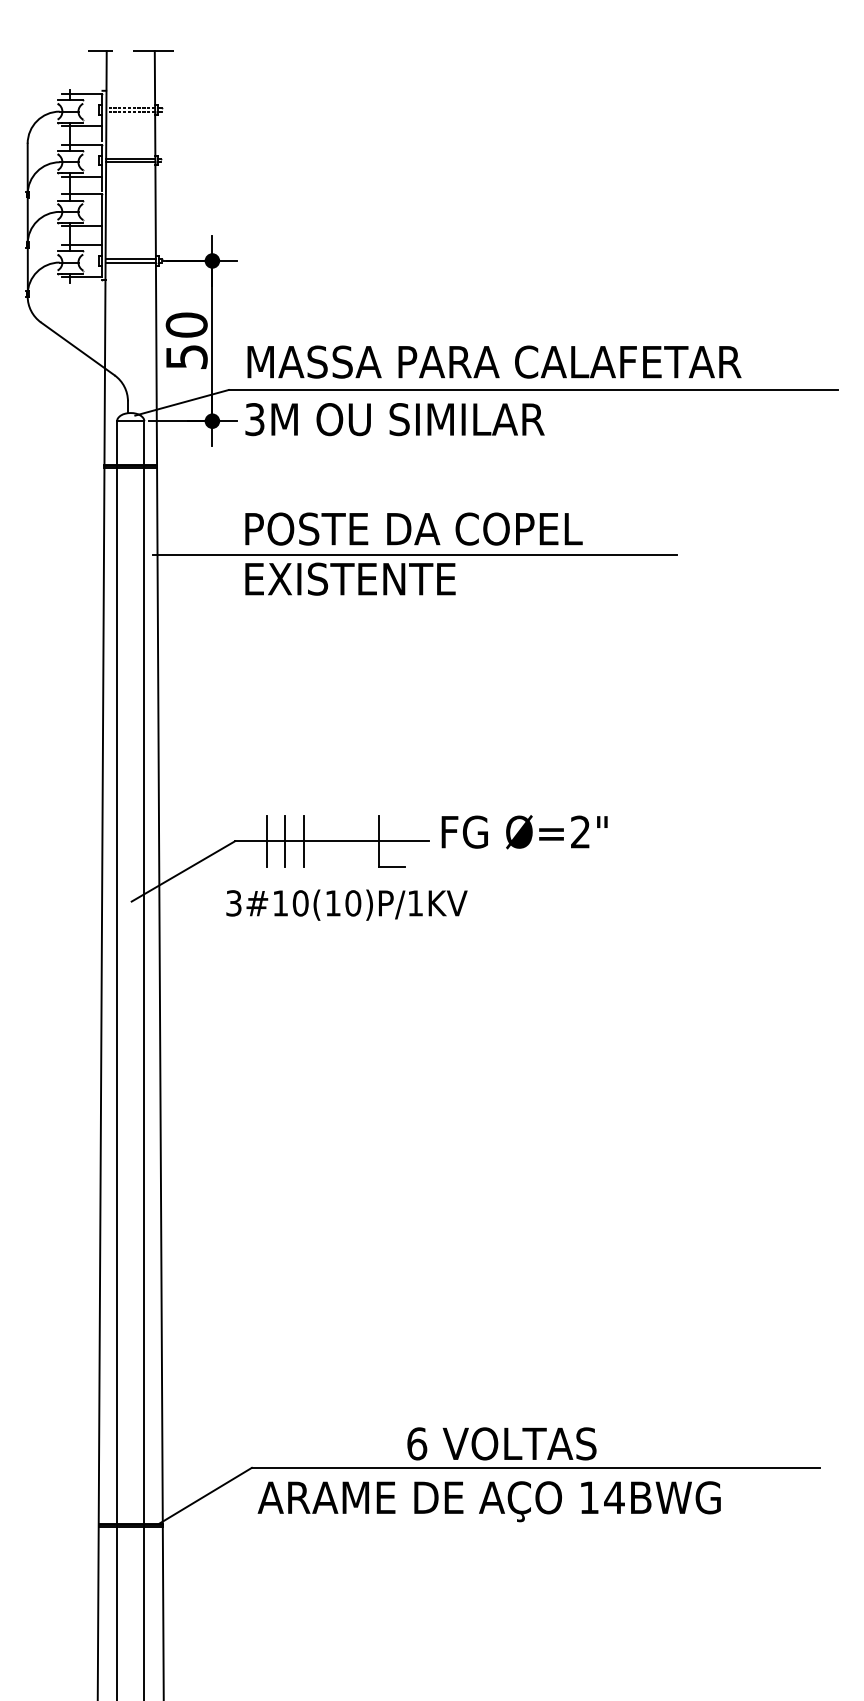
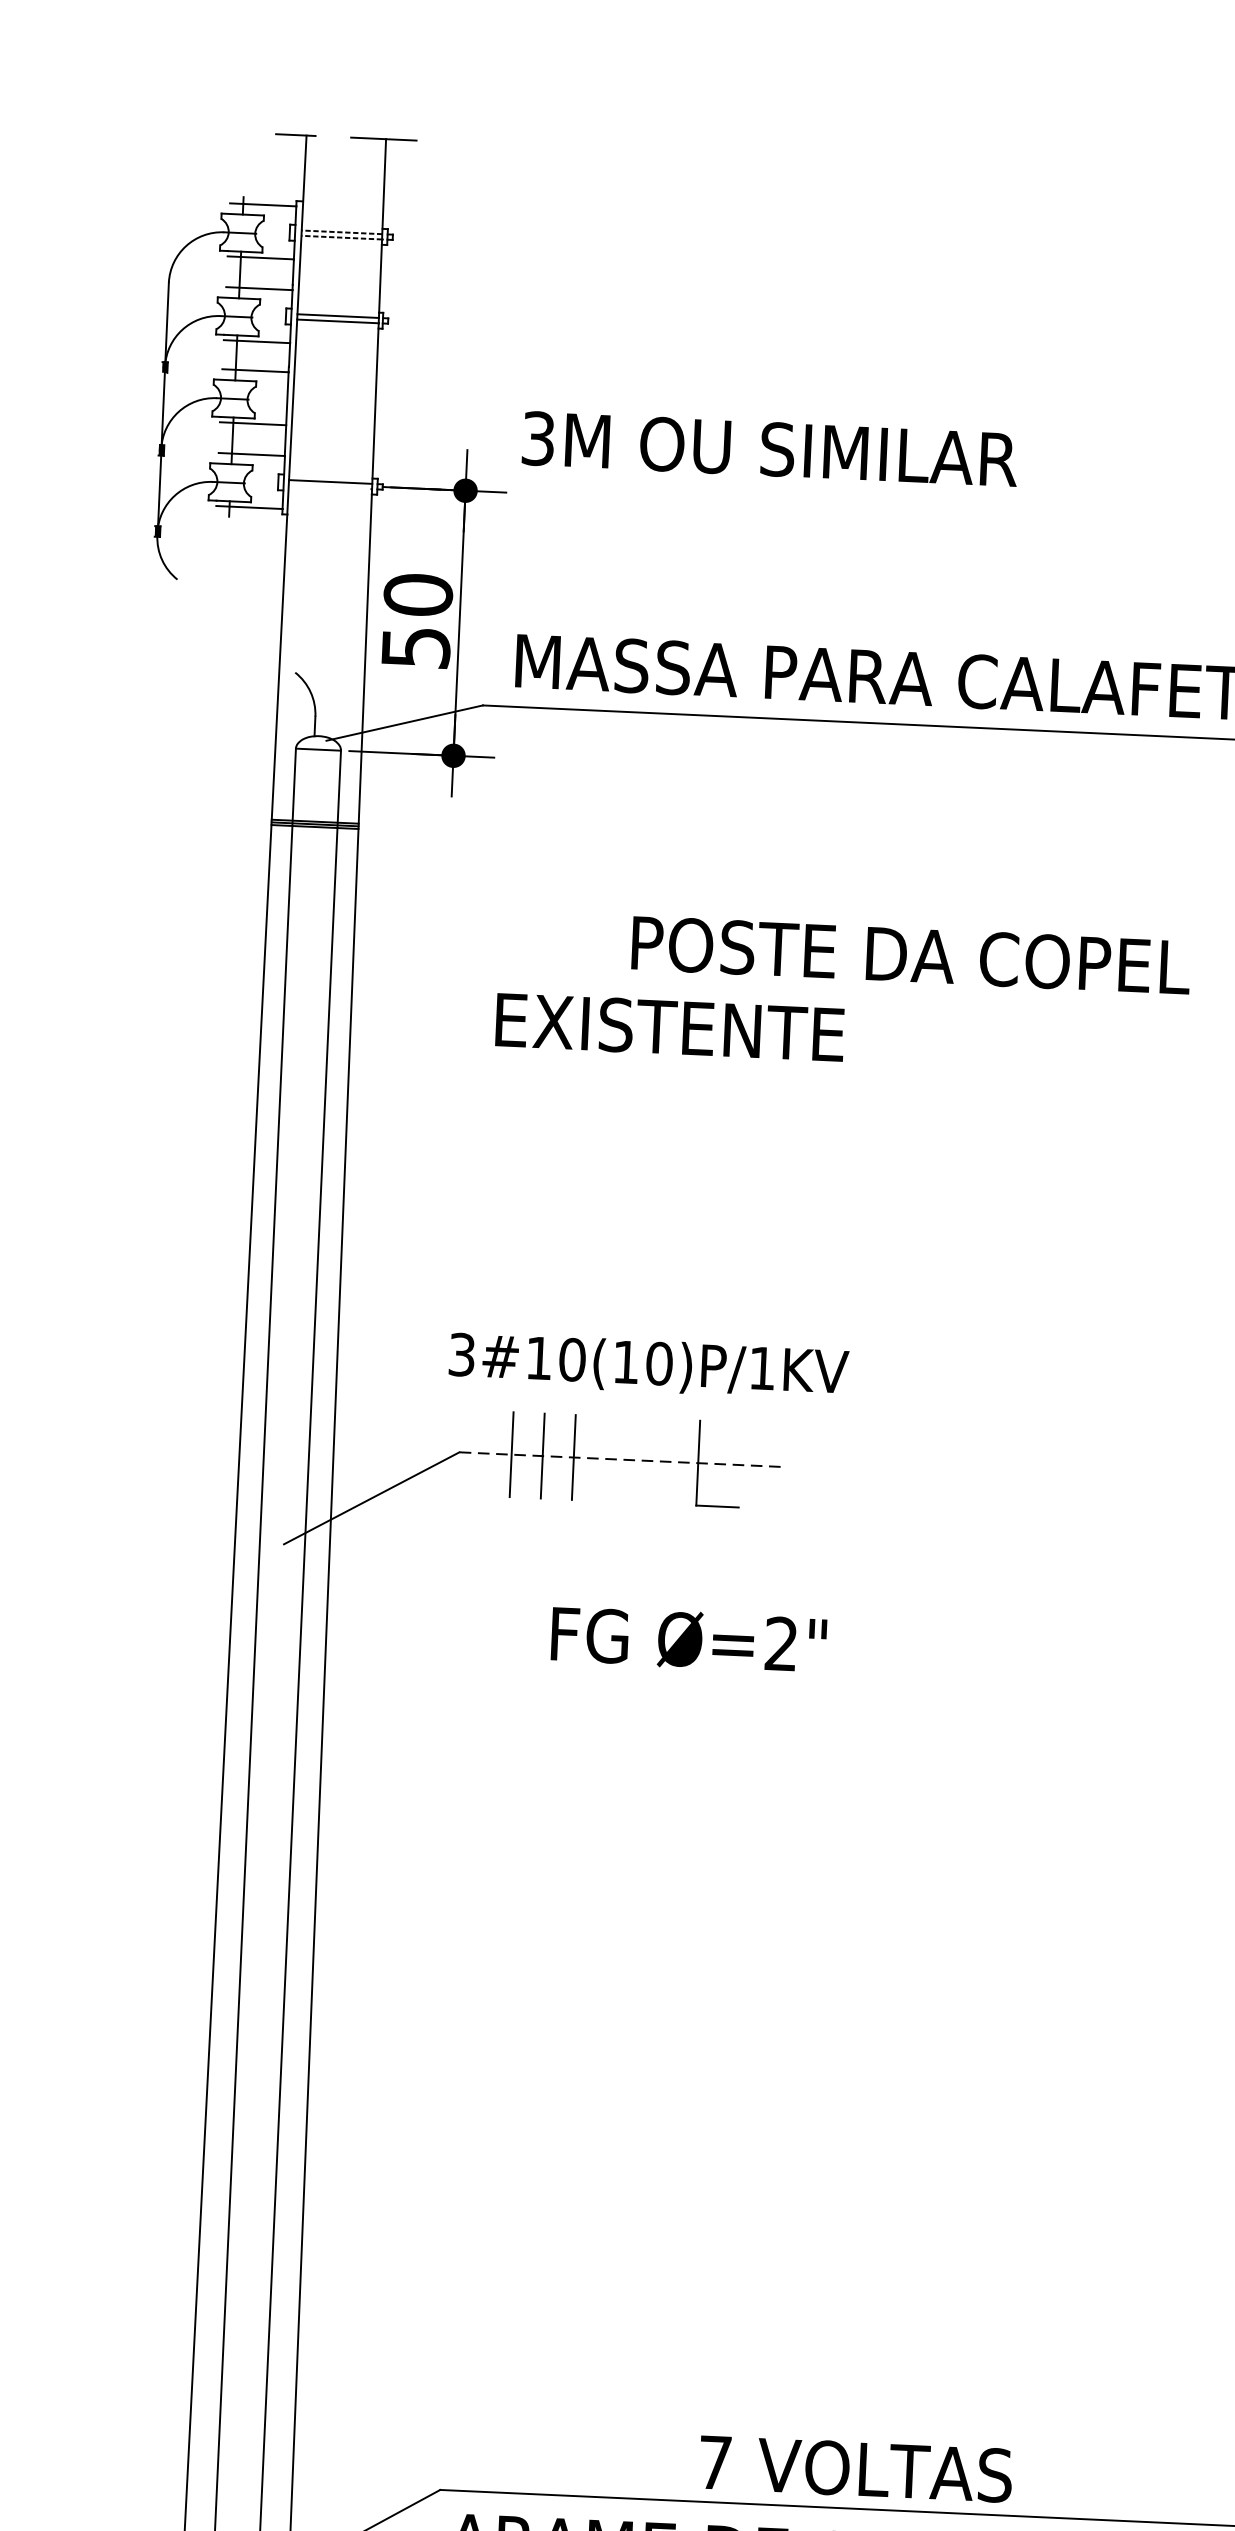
line: (130, 262) -> (329, 487), removed
line: (77, 348) -> (235, 625), removed
text: (394, 419) -> (769, 449), moved
text: (413, 528) -> (910, 954), moved
line: (414, 554) -> (777, 991), removed
text: (524, 832) -> (688, 1640), moved
line: (331, 841) -> (618, 1459), solid -> dashed
text: (346, 904) -> (648, 1365), moved
text: (417, 1443) -> (715, 2462), 6 -> 7

